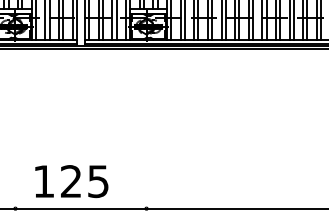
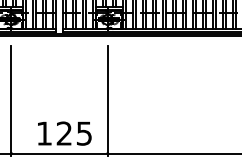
line: (15, 136) -> (11, 100), added
line: (146, 136) -> (107, 100), added
text: (71, 181) -> (64, 133), moved

